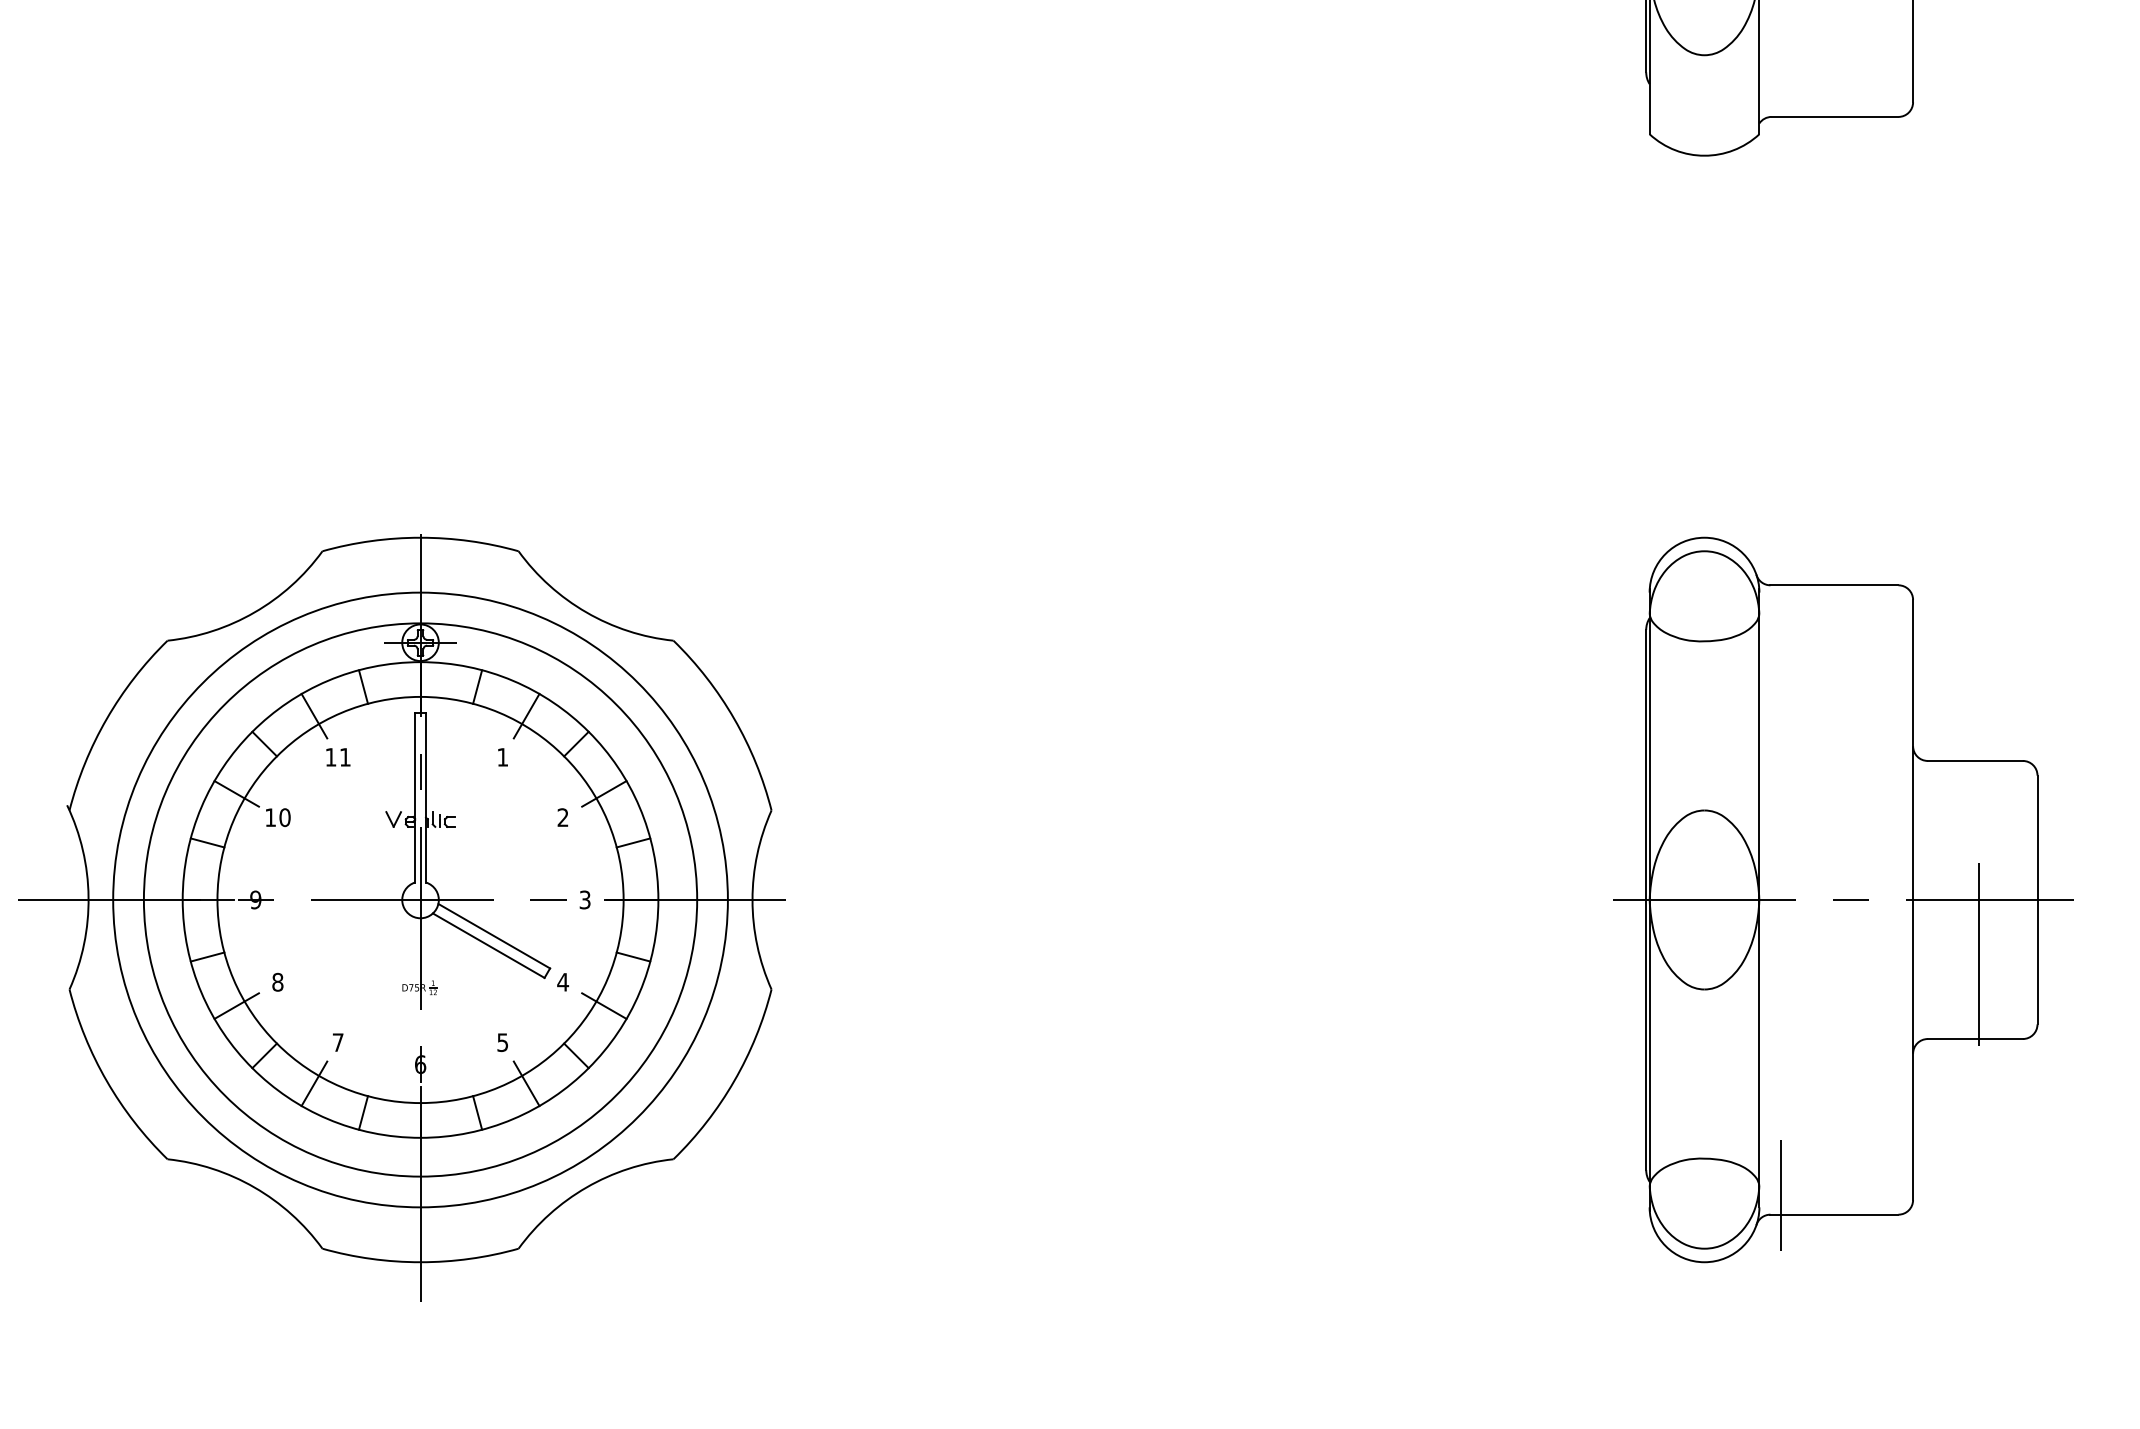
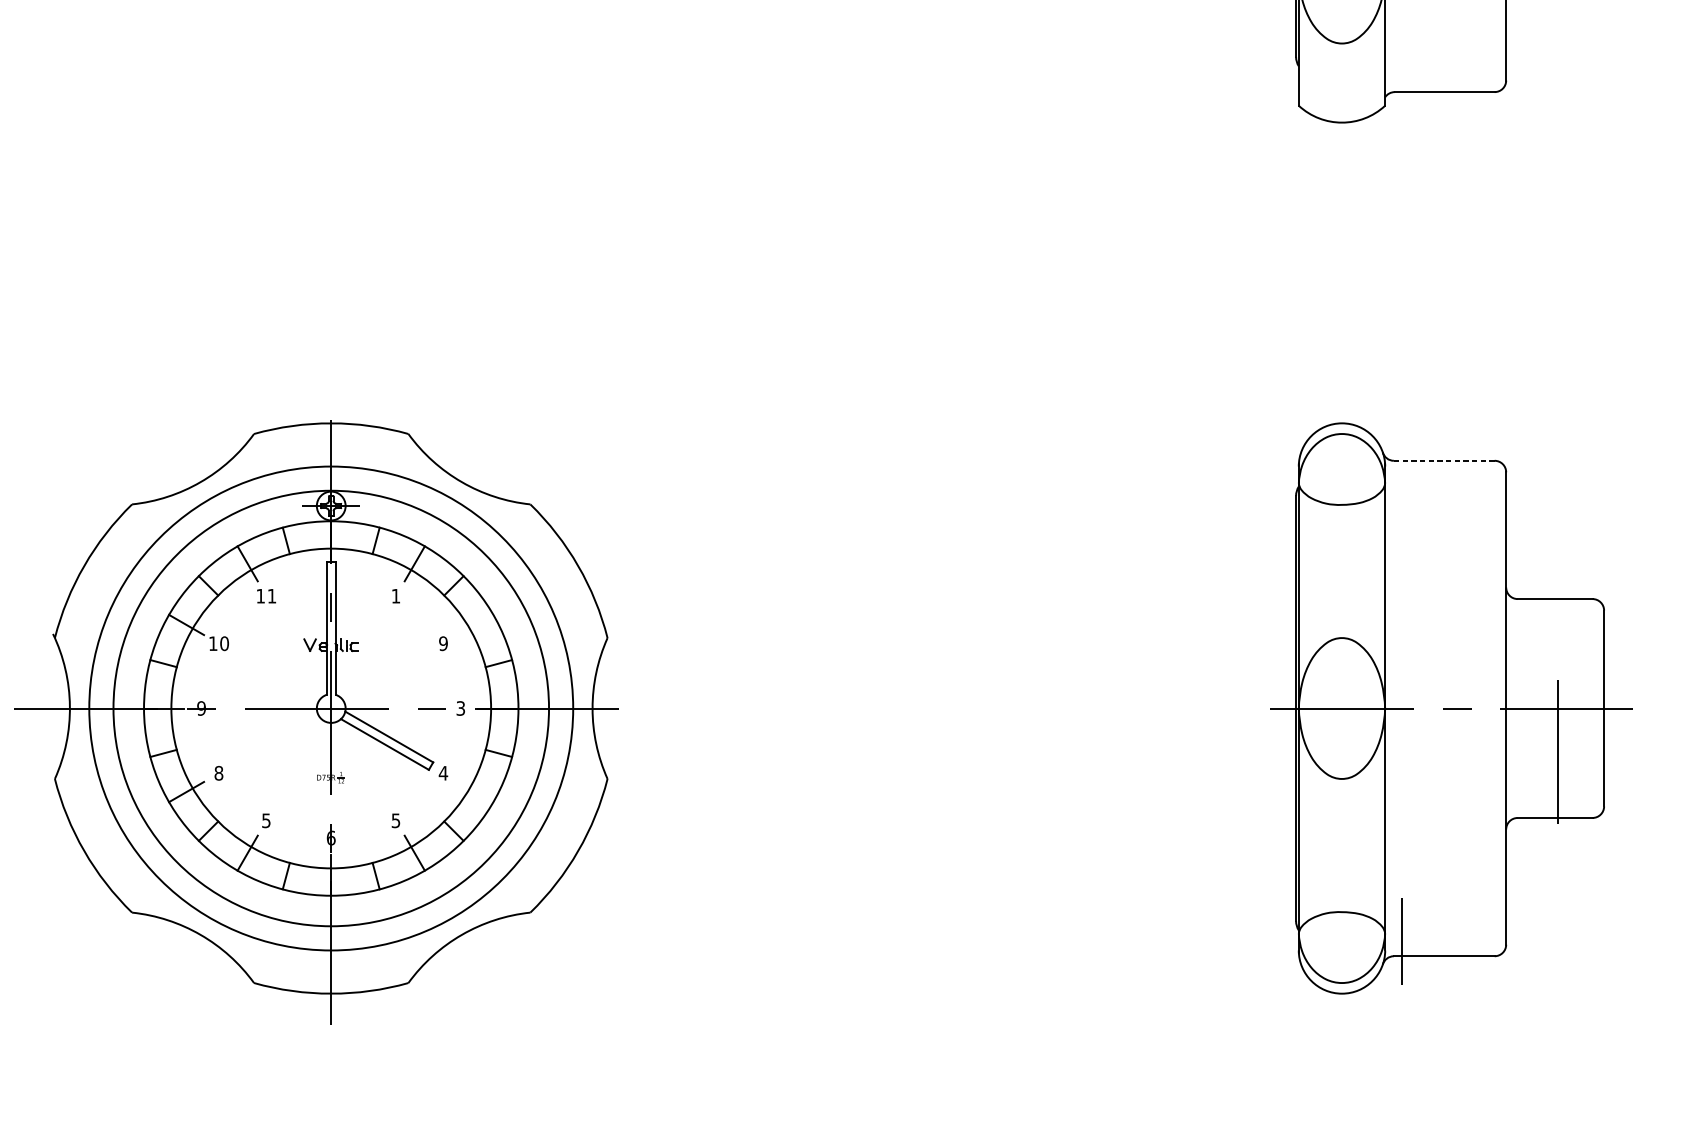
line: (1834, 585) -> (1444, 460), solid -> dashed
line: (604, 793) -> (476, 624), removed
text: (562, 817) -> (442, 643), 2 -> 9
line: (604, 1005) -> (476, 791), removed
text: (337, 1042) -> (265, 820), 7 -> 5

